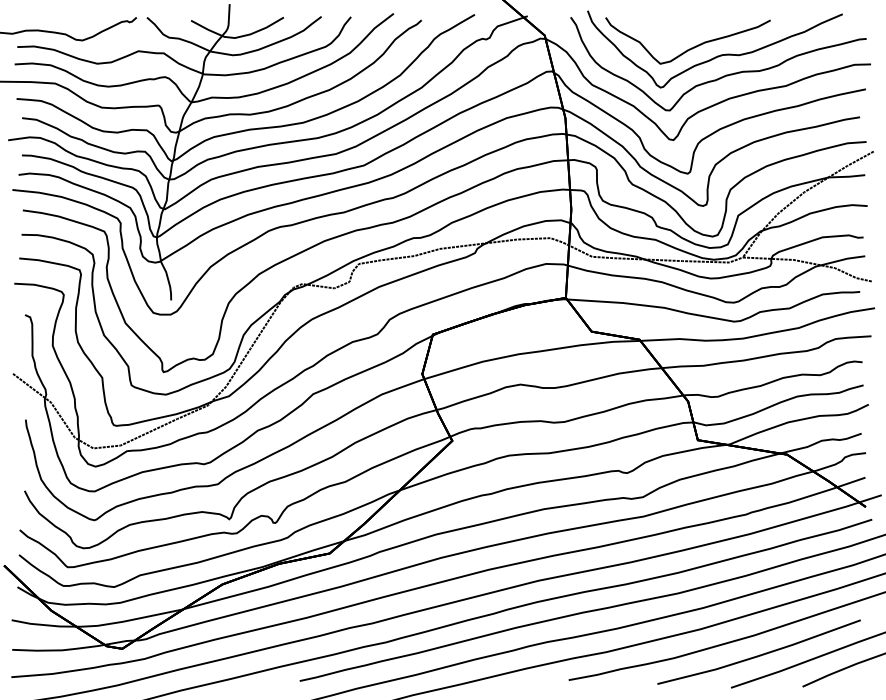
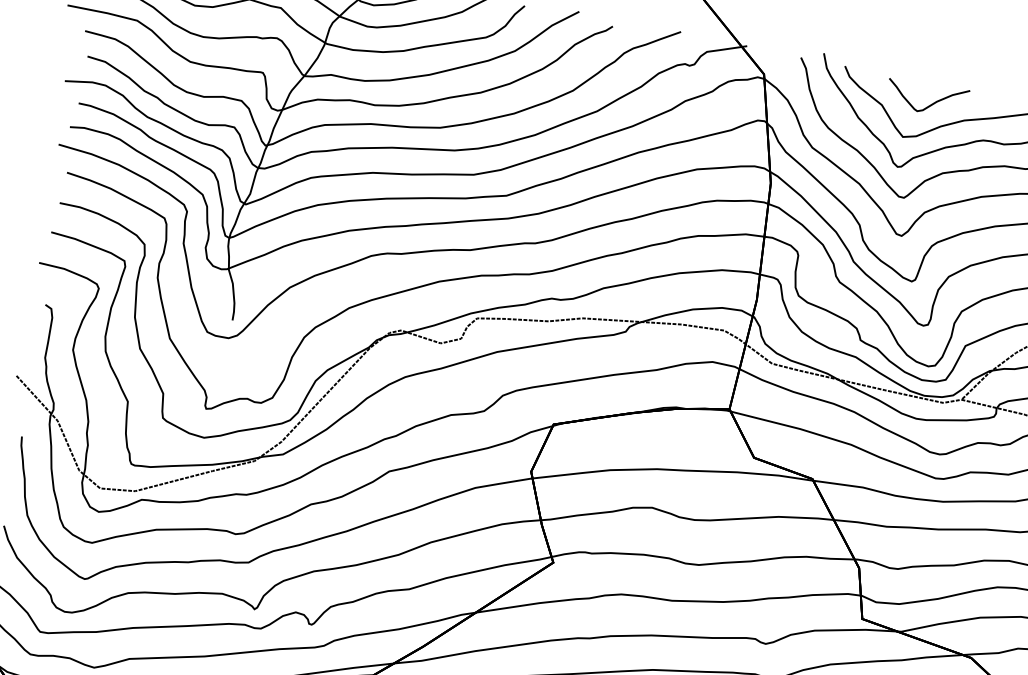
curve: (677, 34) -> (931, 104), added

